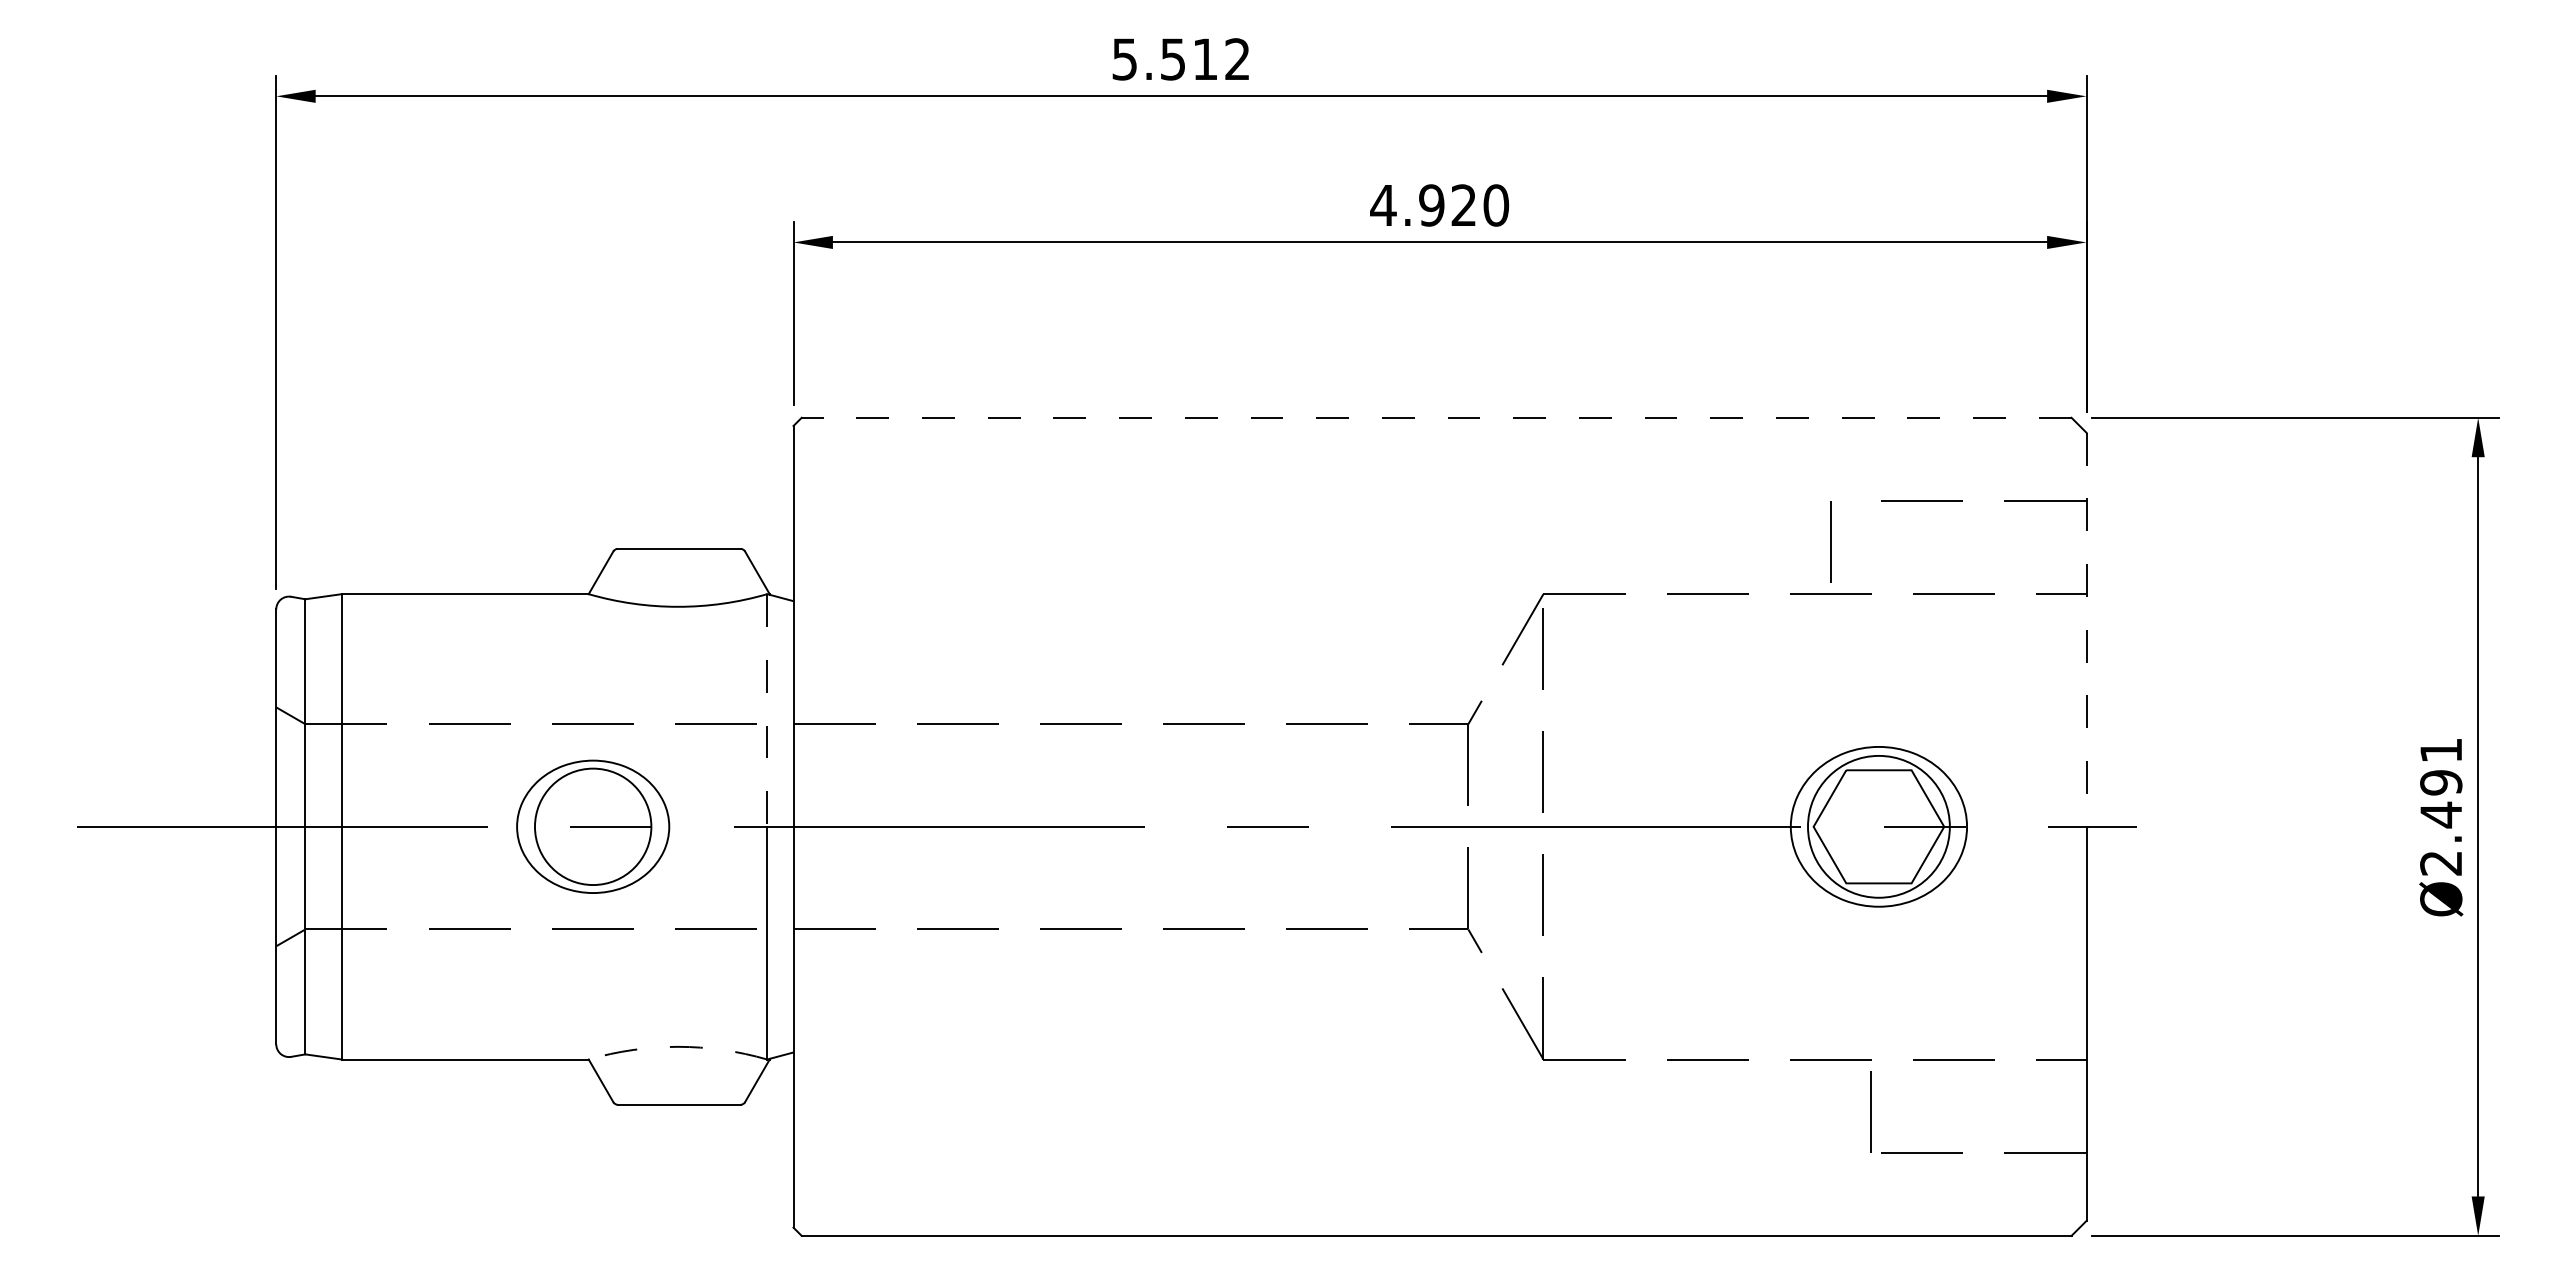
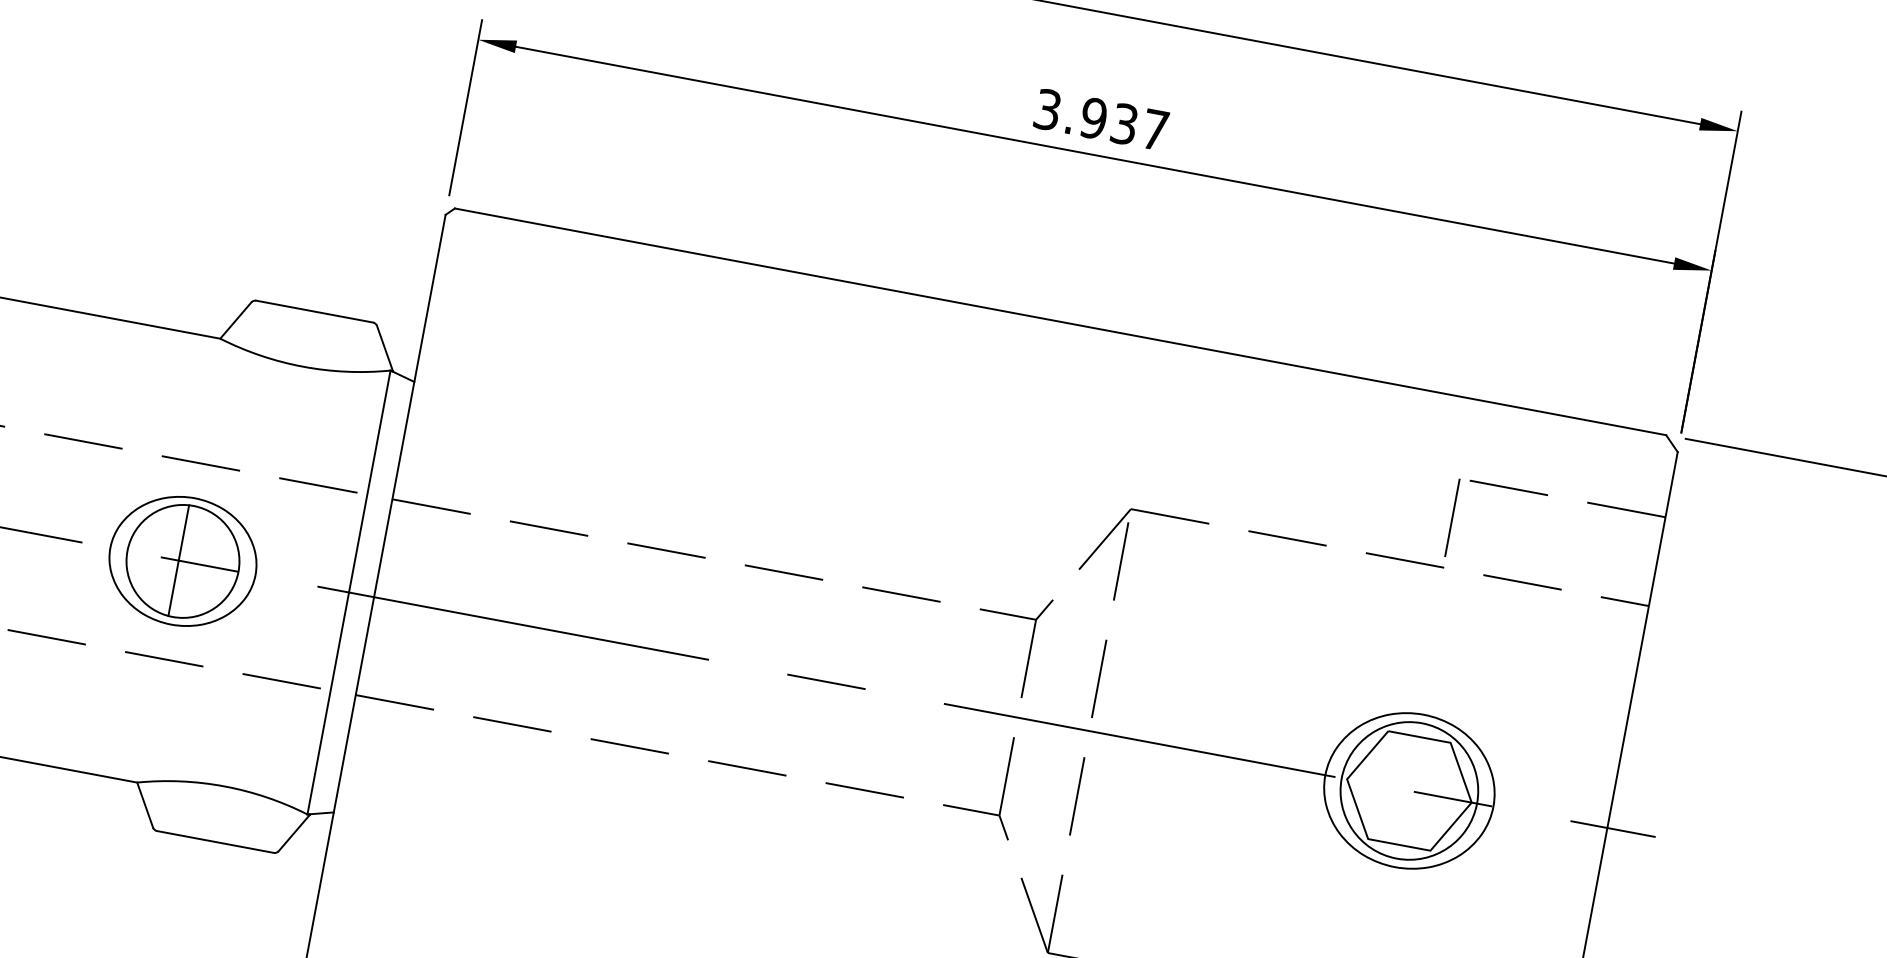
text: (1439, 205) -> (1101, 119), 4.920 -> 3.937
line: (1436, 417) -> (1060, 321), dashed -> solid
line: (1830, 541) -> (1452, 517), moved
line: (2086, 630) -> (1642, 640), dashed -> solid
line: (767, 710) -> (370, 481), dashed -> solid
line: (588, 826) -> (178, 560), added
arc: (678, 1046) -> (225, 786), dashed -> solid

